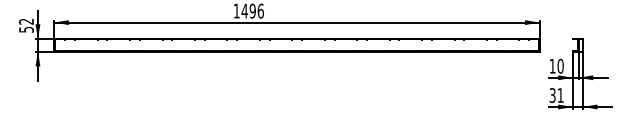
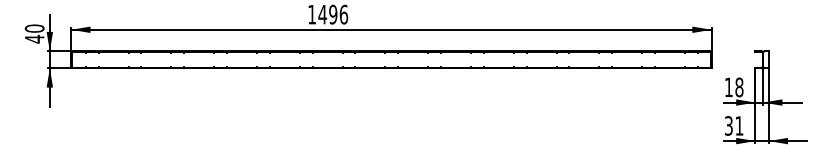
text: (26, 25) -> (34, 33), 52 -> 40
text: (560, 66) -> (739, 87), 10 -> 18

